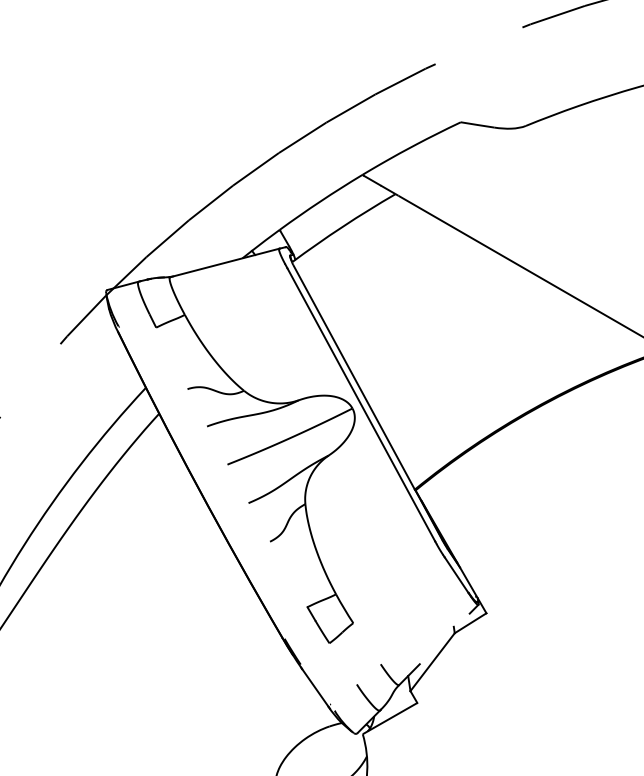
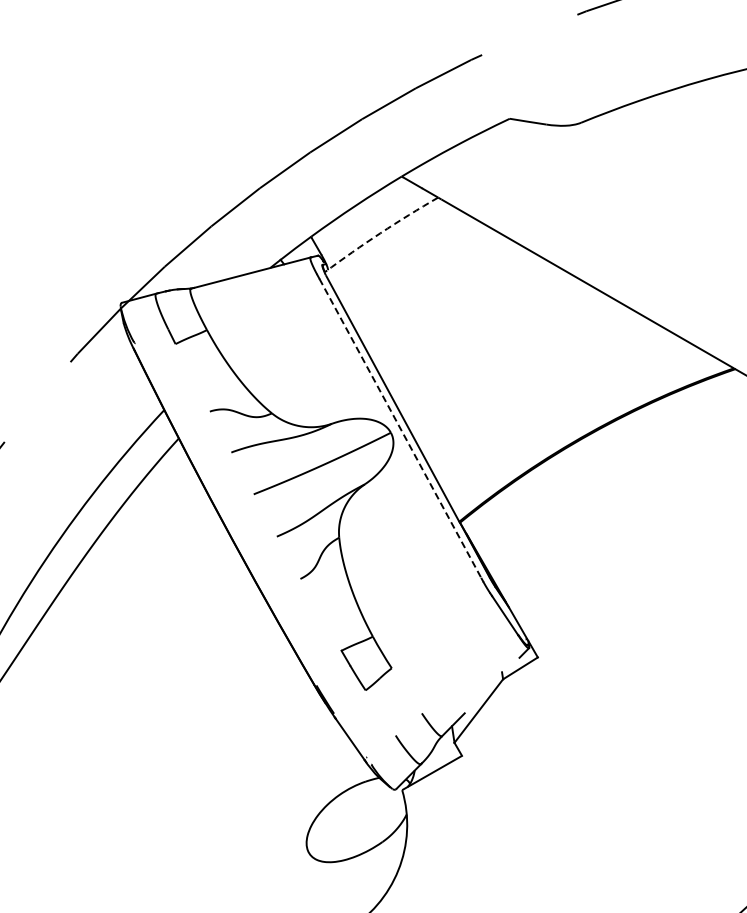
arc: (343, 226) -> (380, 233), solid -> dashed
line: (361, 405) -> (400, 429), solid -> dashed

